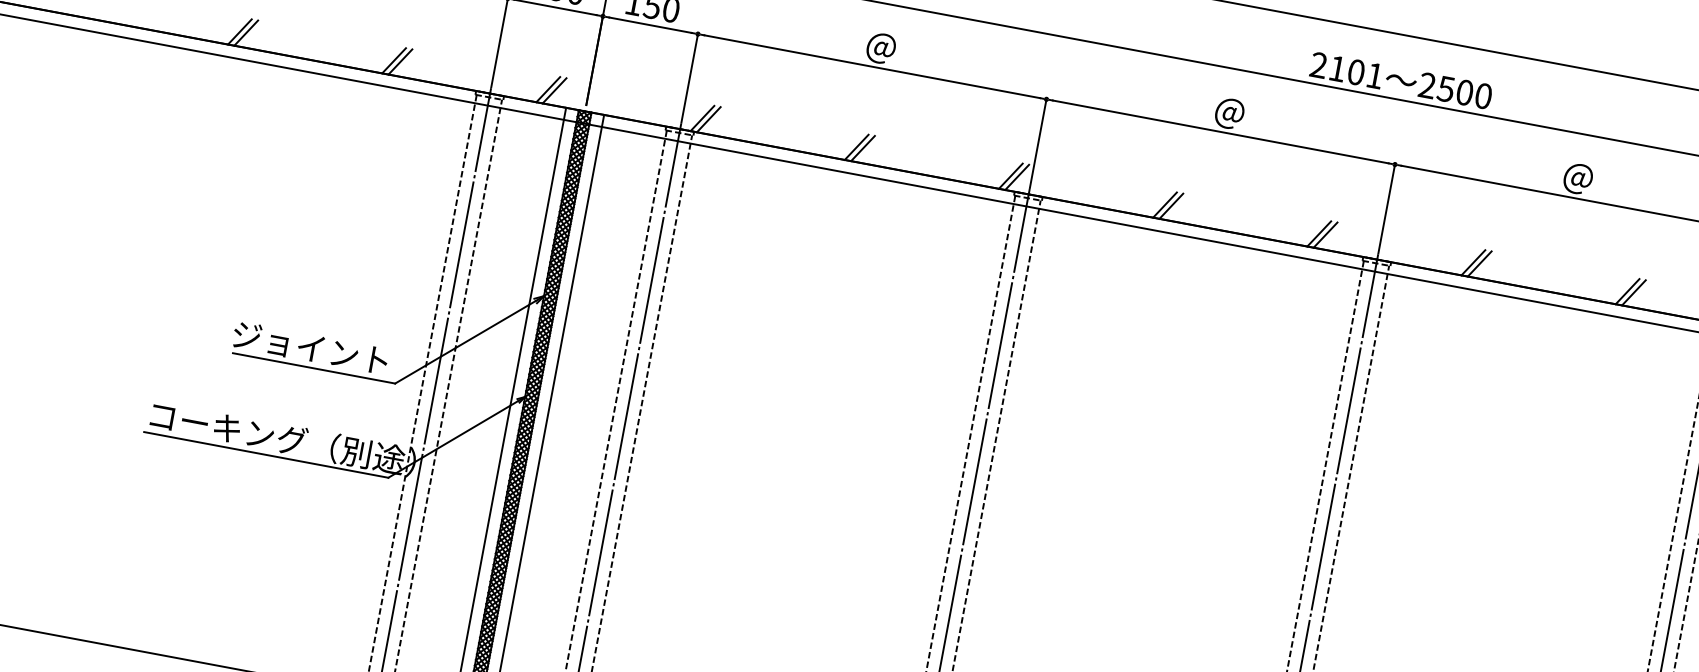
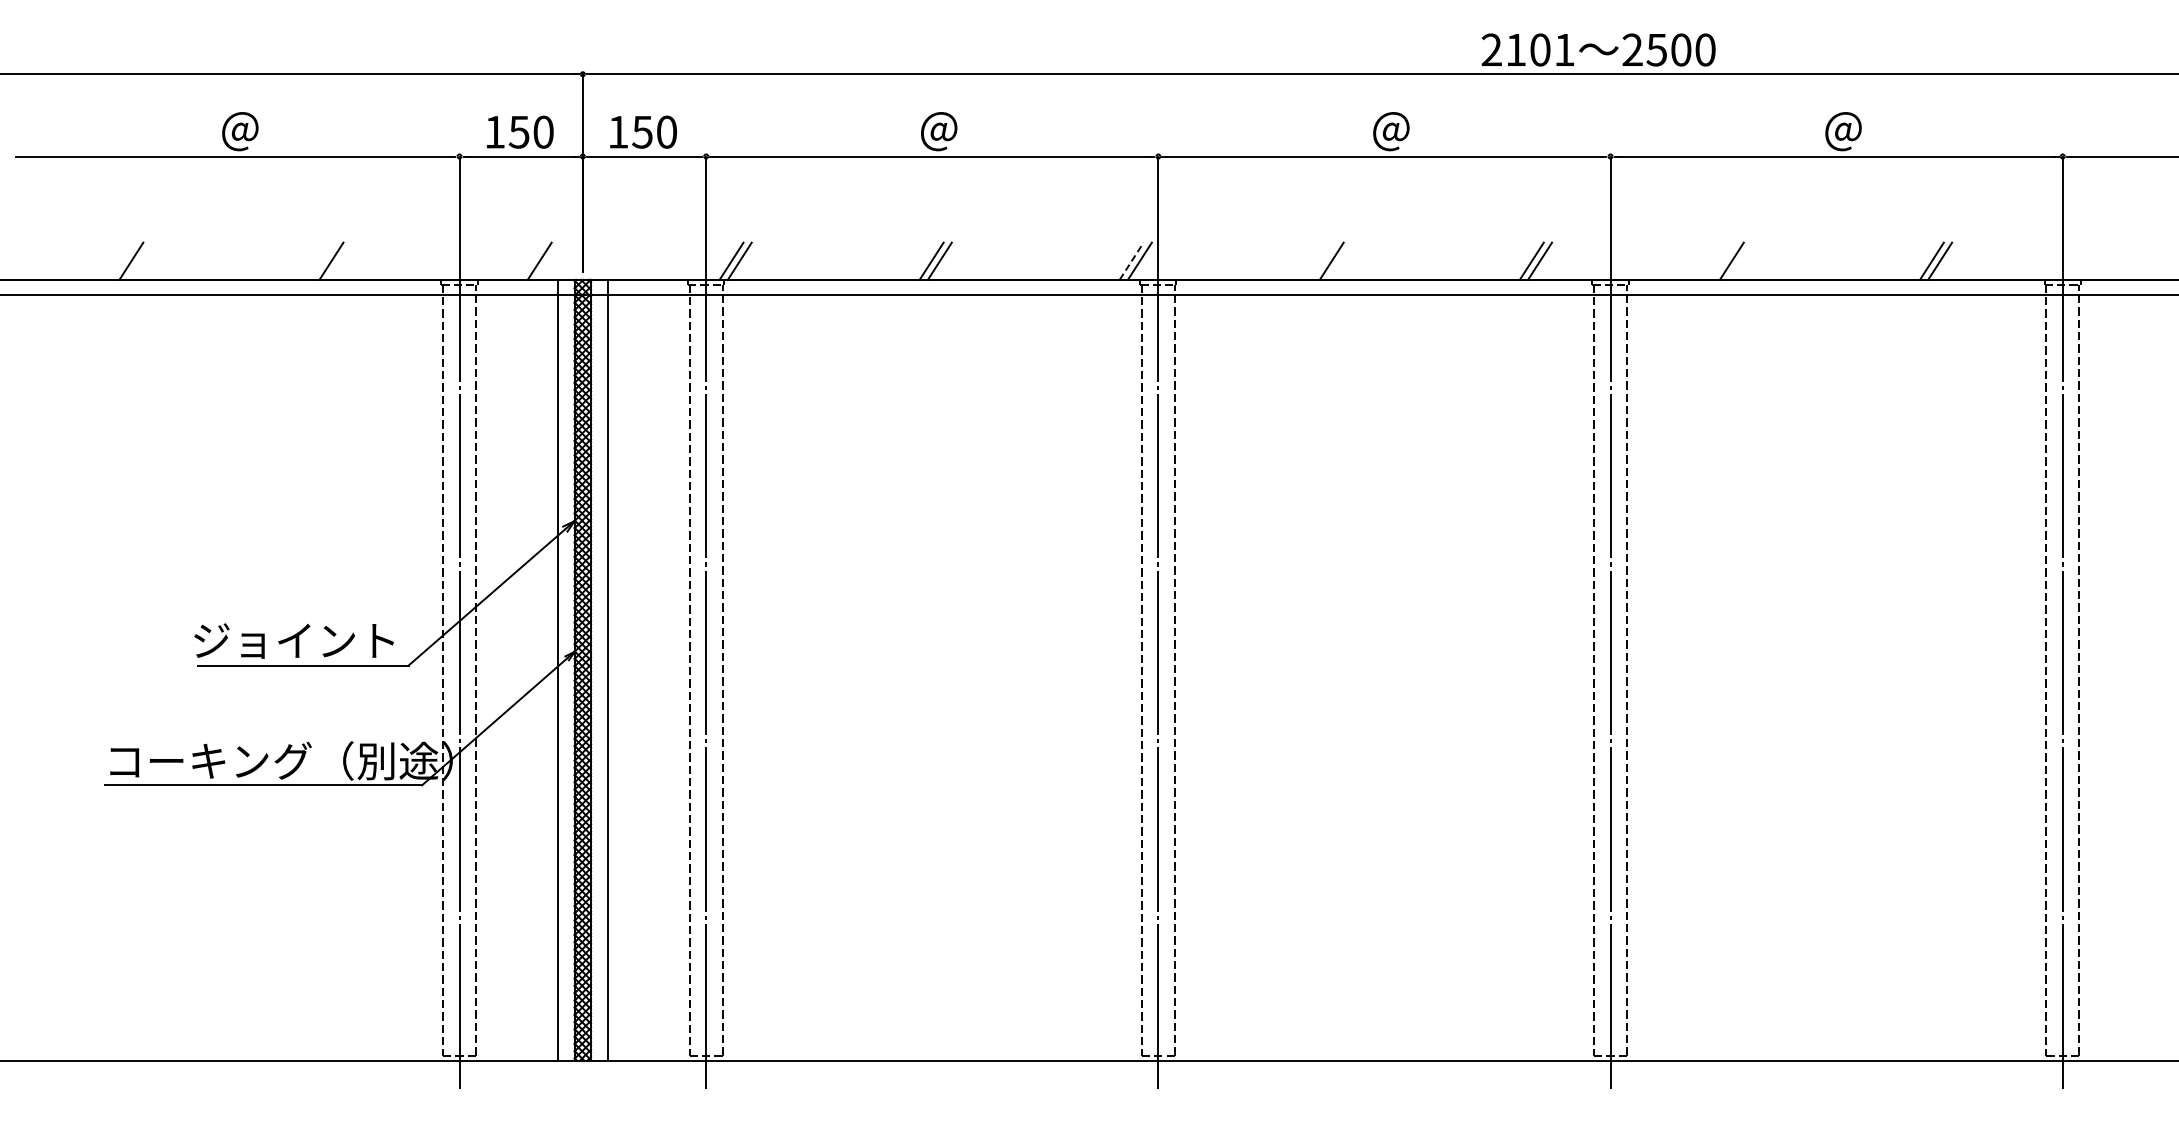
line: (246, 32) -> (139, 260), removed
line: (400, 61) -> (339, 260), removed
line: (548, 89) -> (531, 260), removed
line: (1010, 175) -> (1131, 260), solid -> dashed
line: (1171, 205) -> (1339, 260), removed
line: (1480, 263) -> (1740, 260), removed

